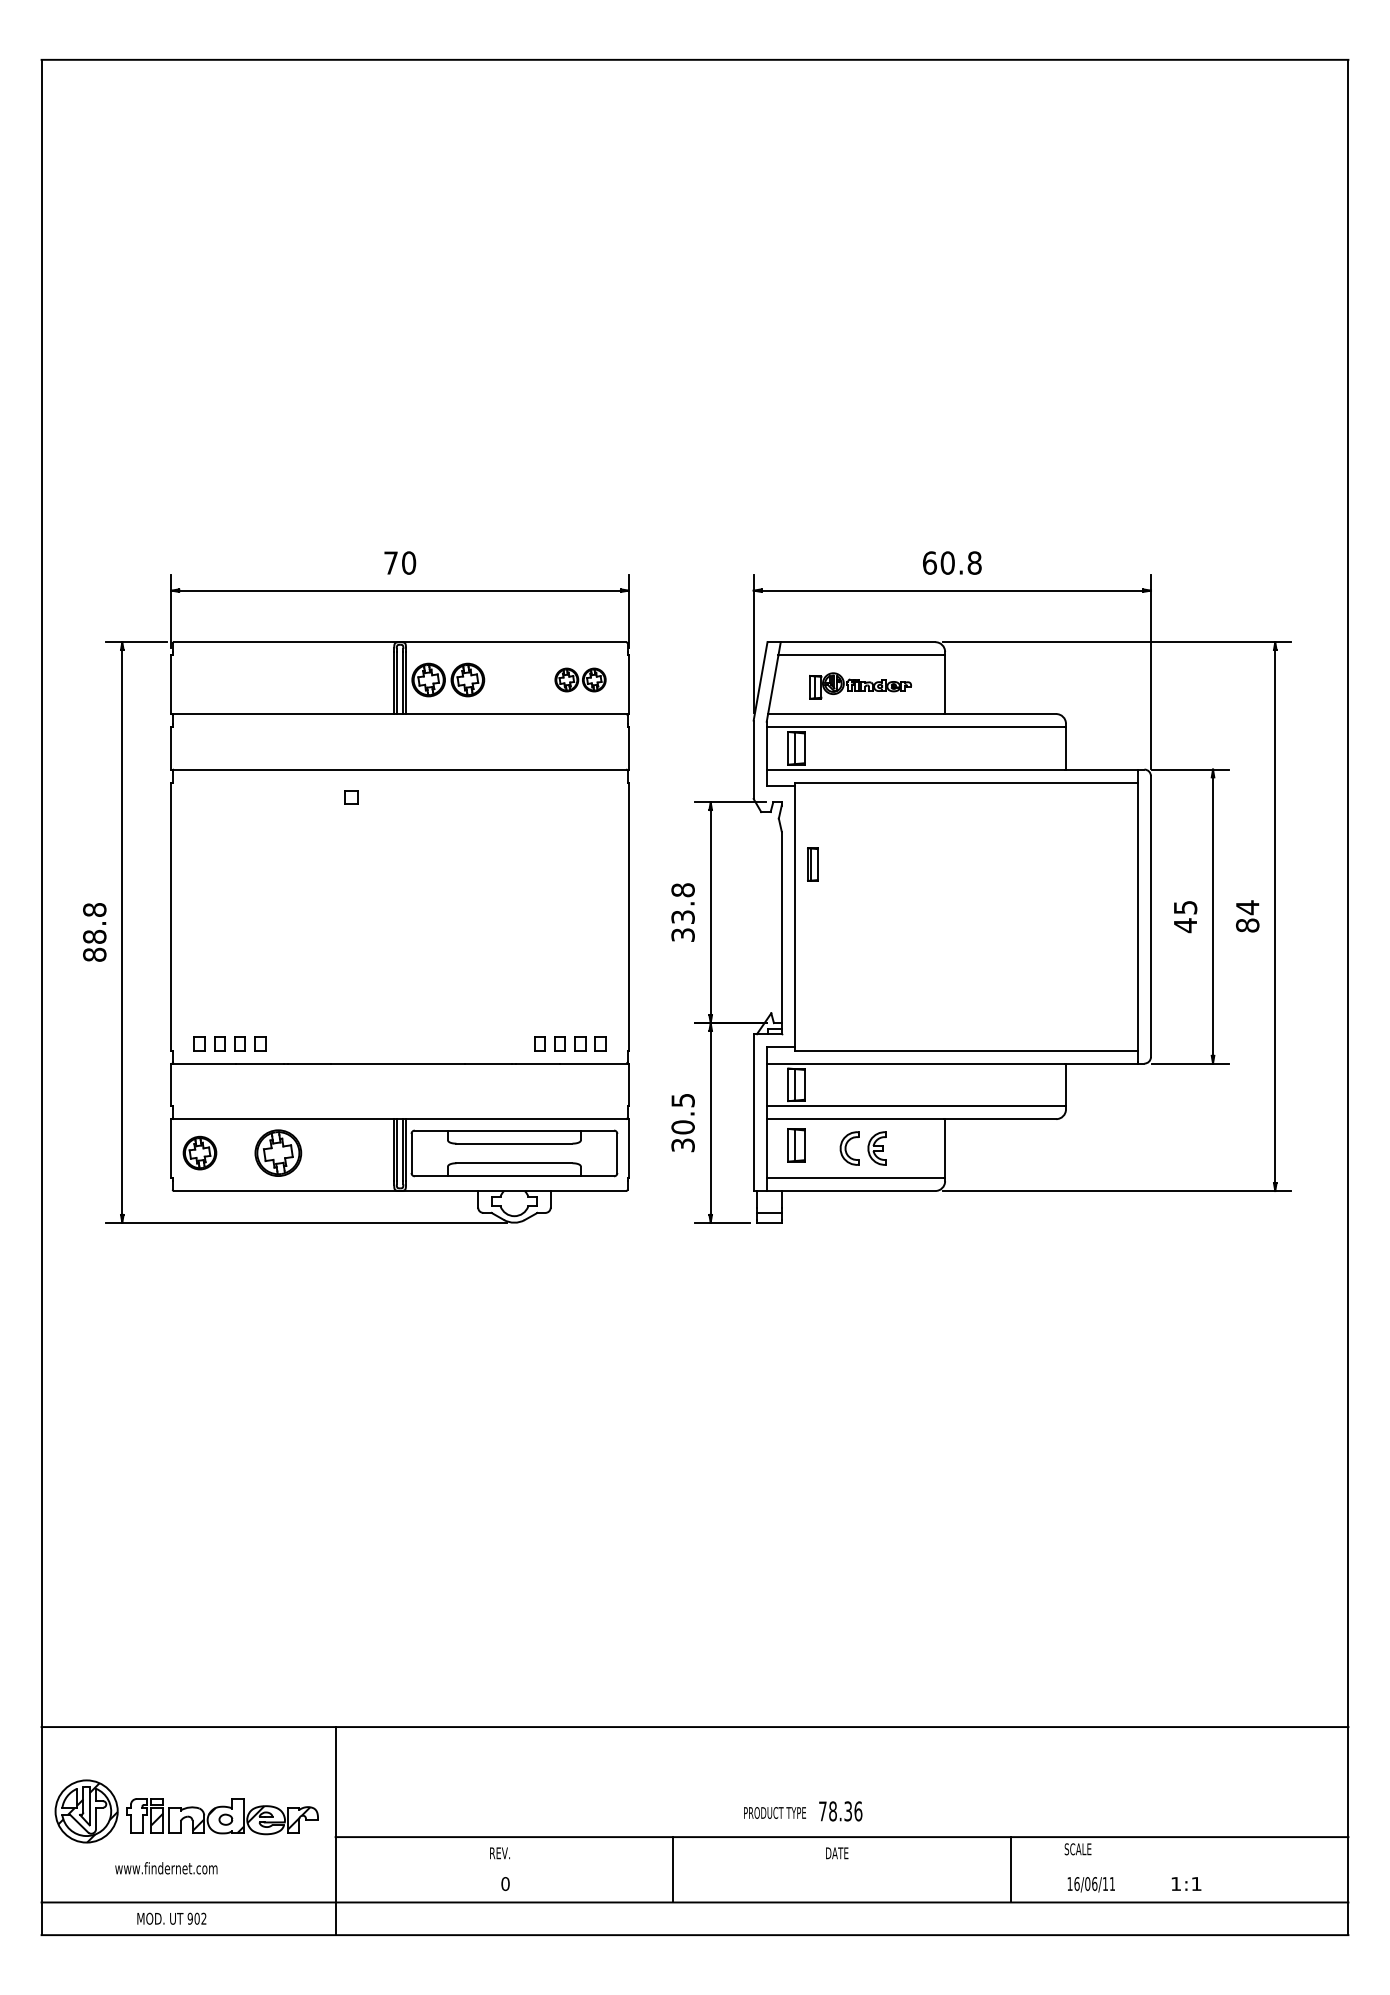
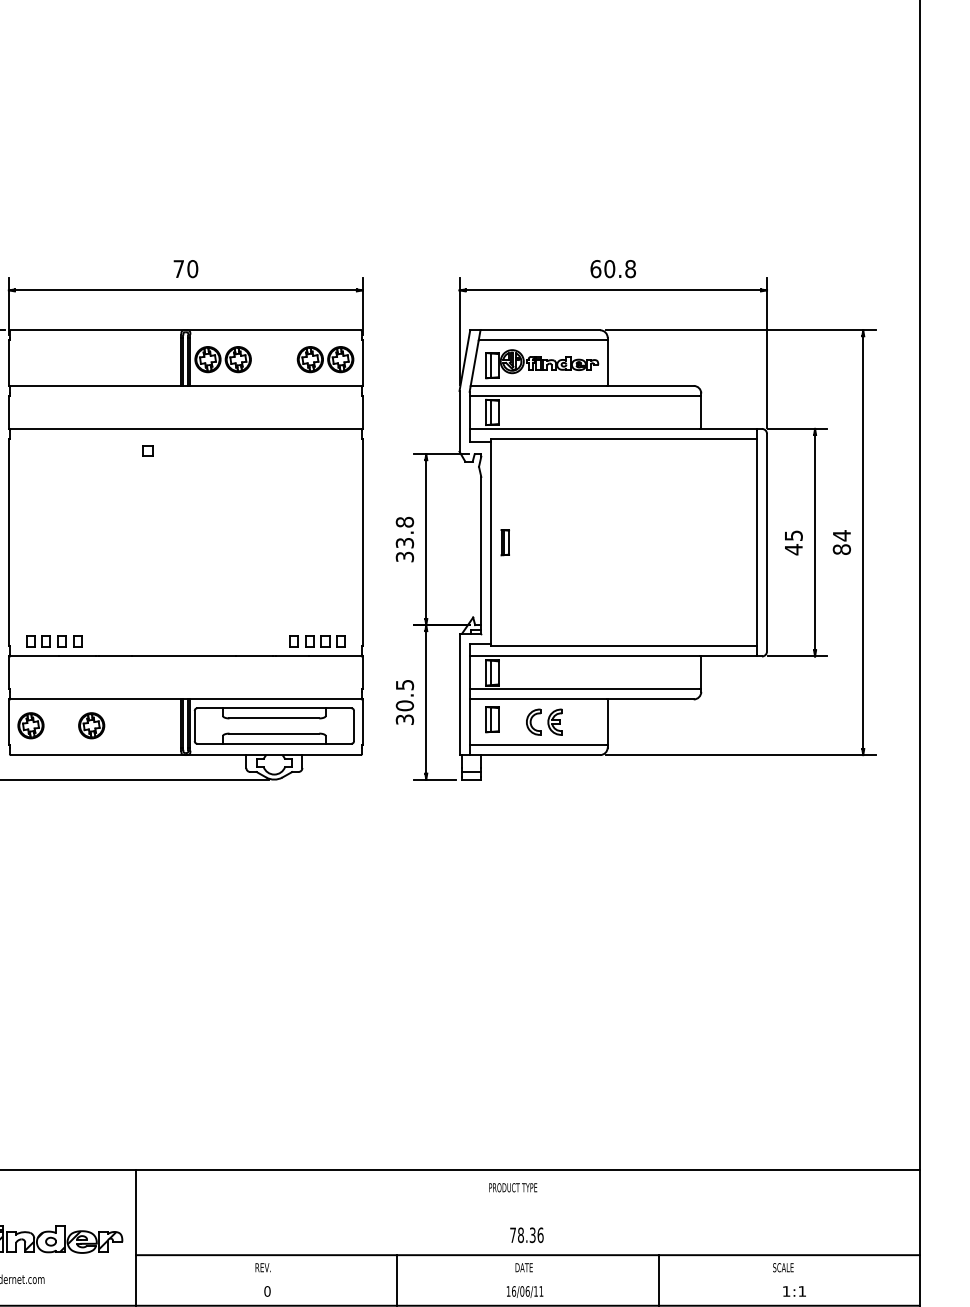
part: (580, 679) -> (325, 359), size x1.43
part: (860, 685) -> (542, 363), size x1.43
part: (812, 864) -> (505, 542), moved
part: (278, 1152) -> (91, 725), size x0.71
text: (774, 1812) -> (512, 1187), moved
text: (1077, 1849) -> (782, 1267), moved
text: (1090, 1884) -> (524, 1291), moved

